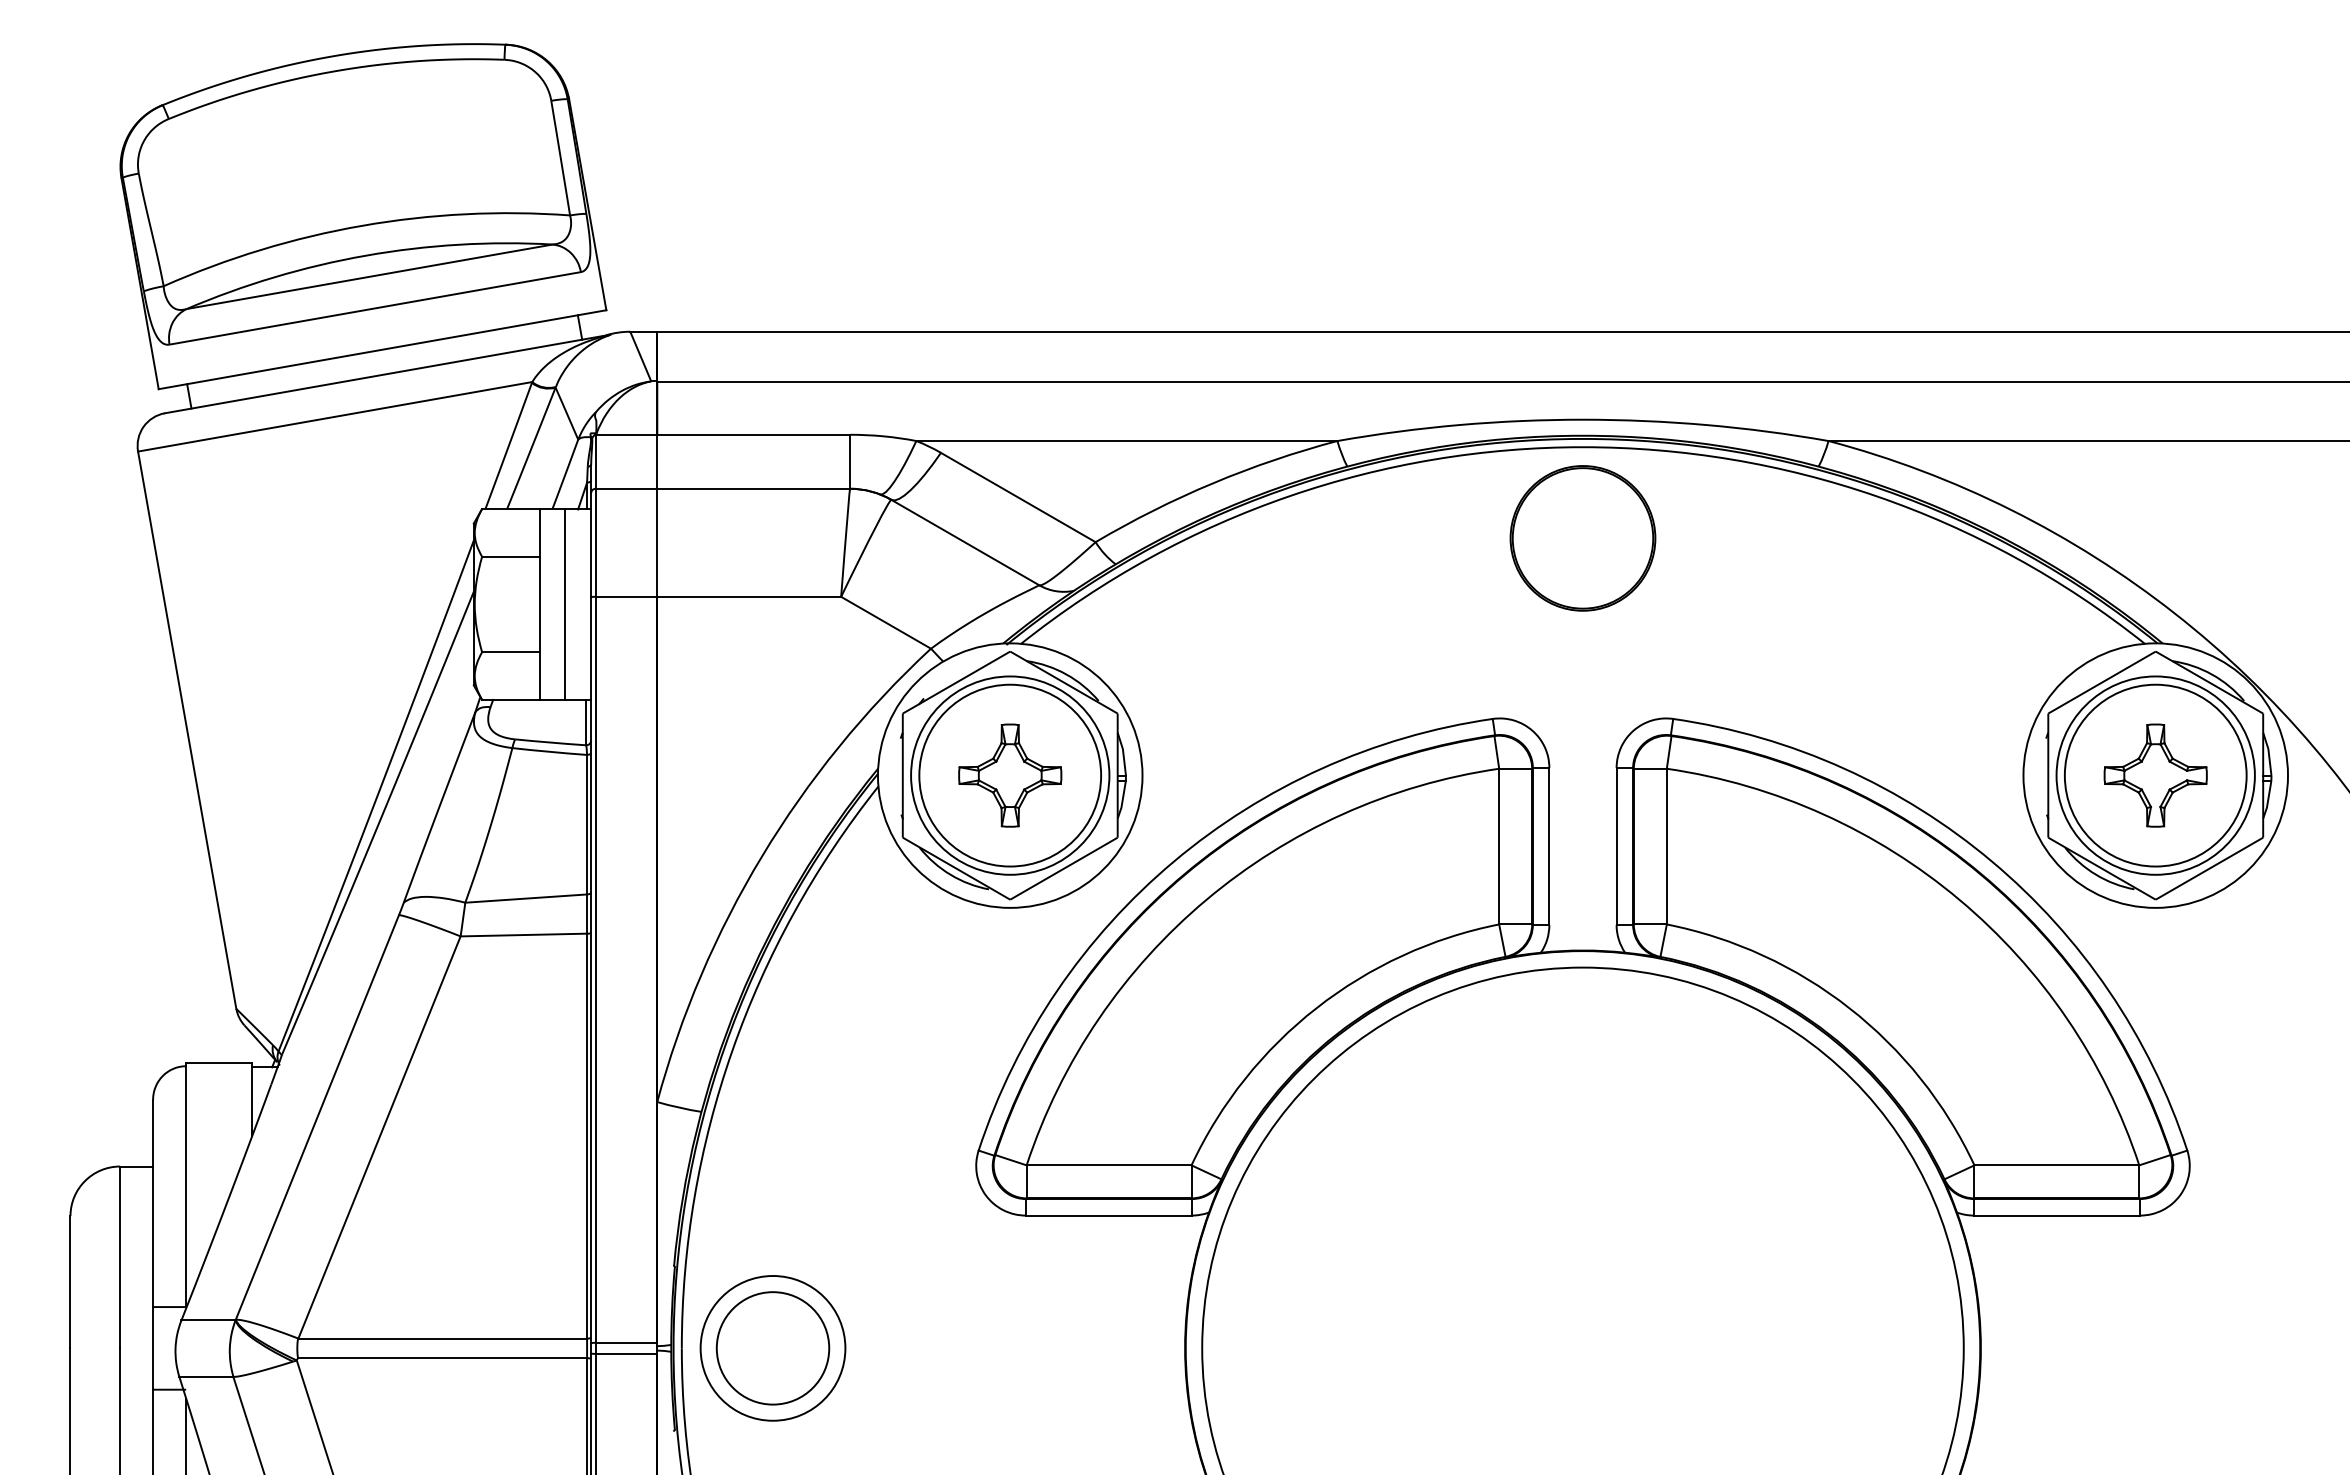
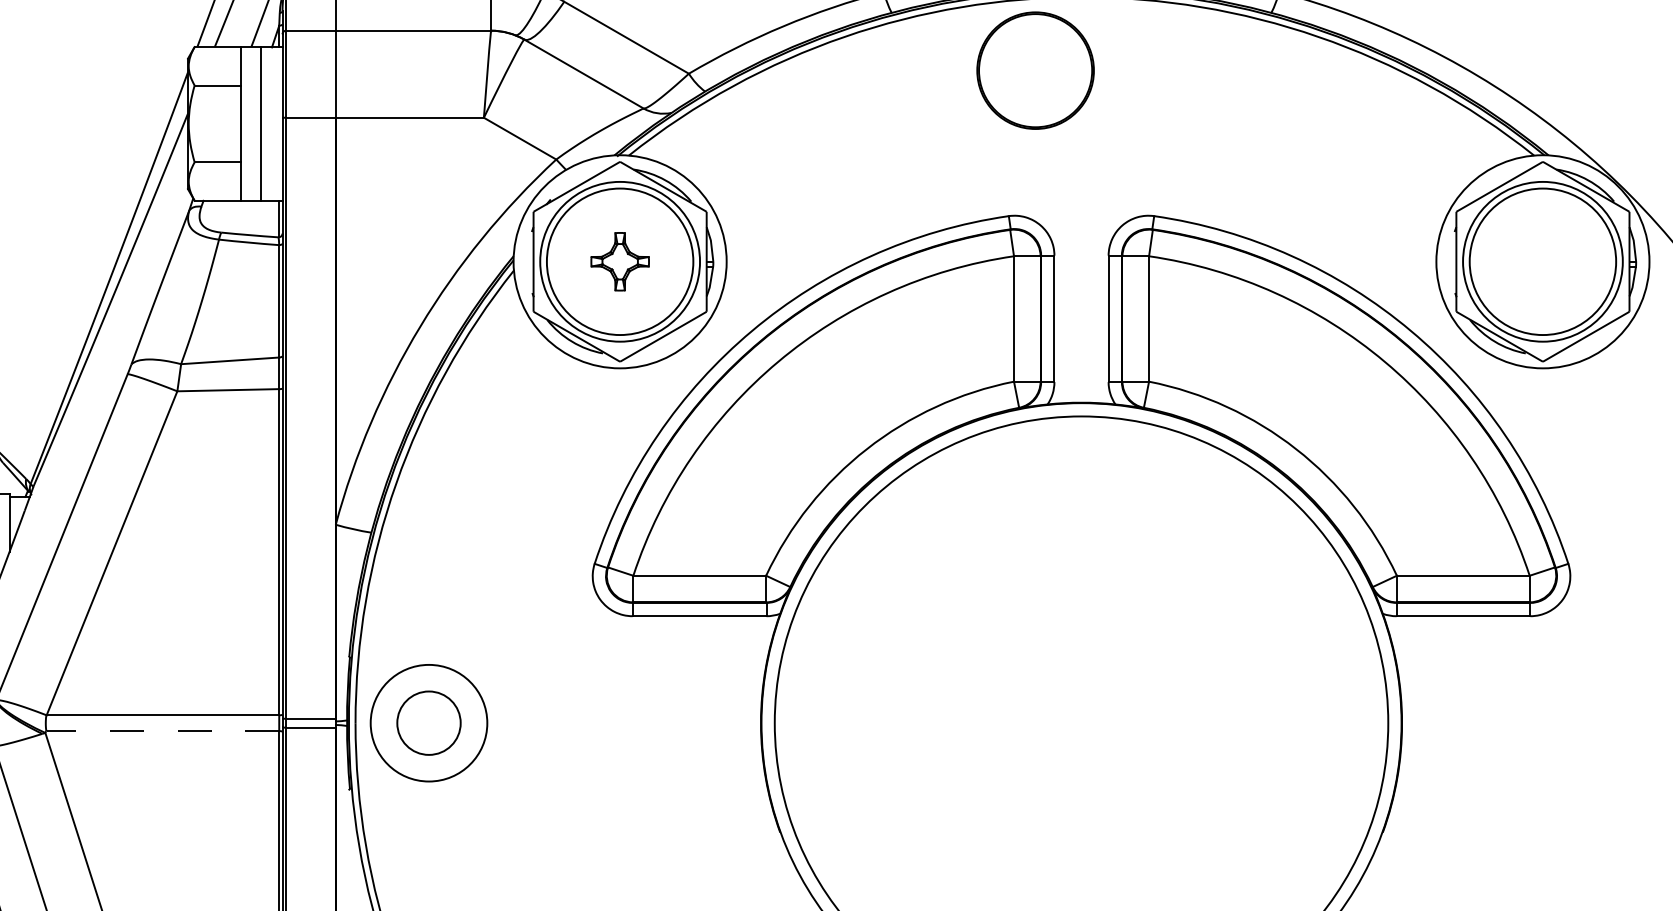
part: (1582, 538) -> (1035, 70), moved
part: (1010, 775) -> (620, 261), size x0.7
part: (2155, 775) -> (1542, 261), removed
circle: (772, 1348) -> (428, 723), size x0.7
line: (442, 1358) -> (162, 731), solid -> dashed

